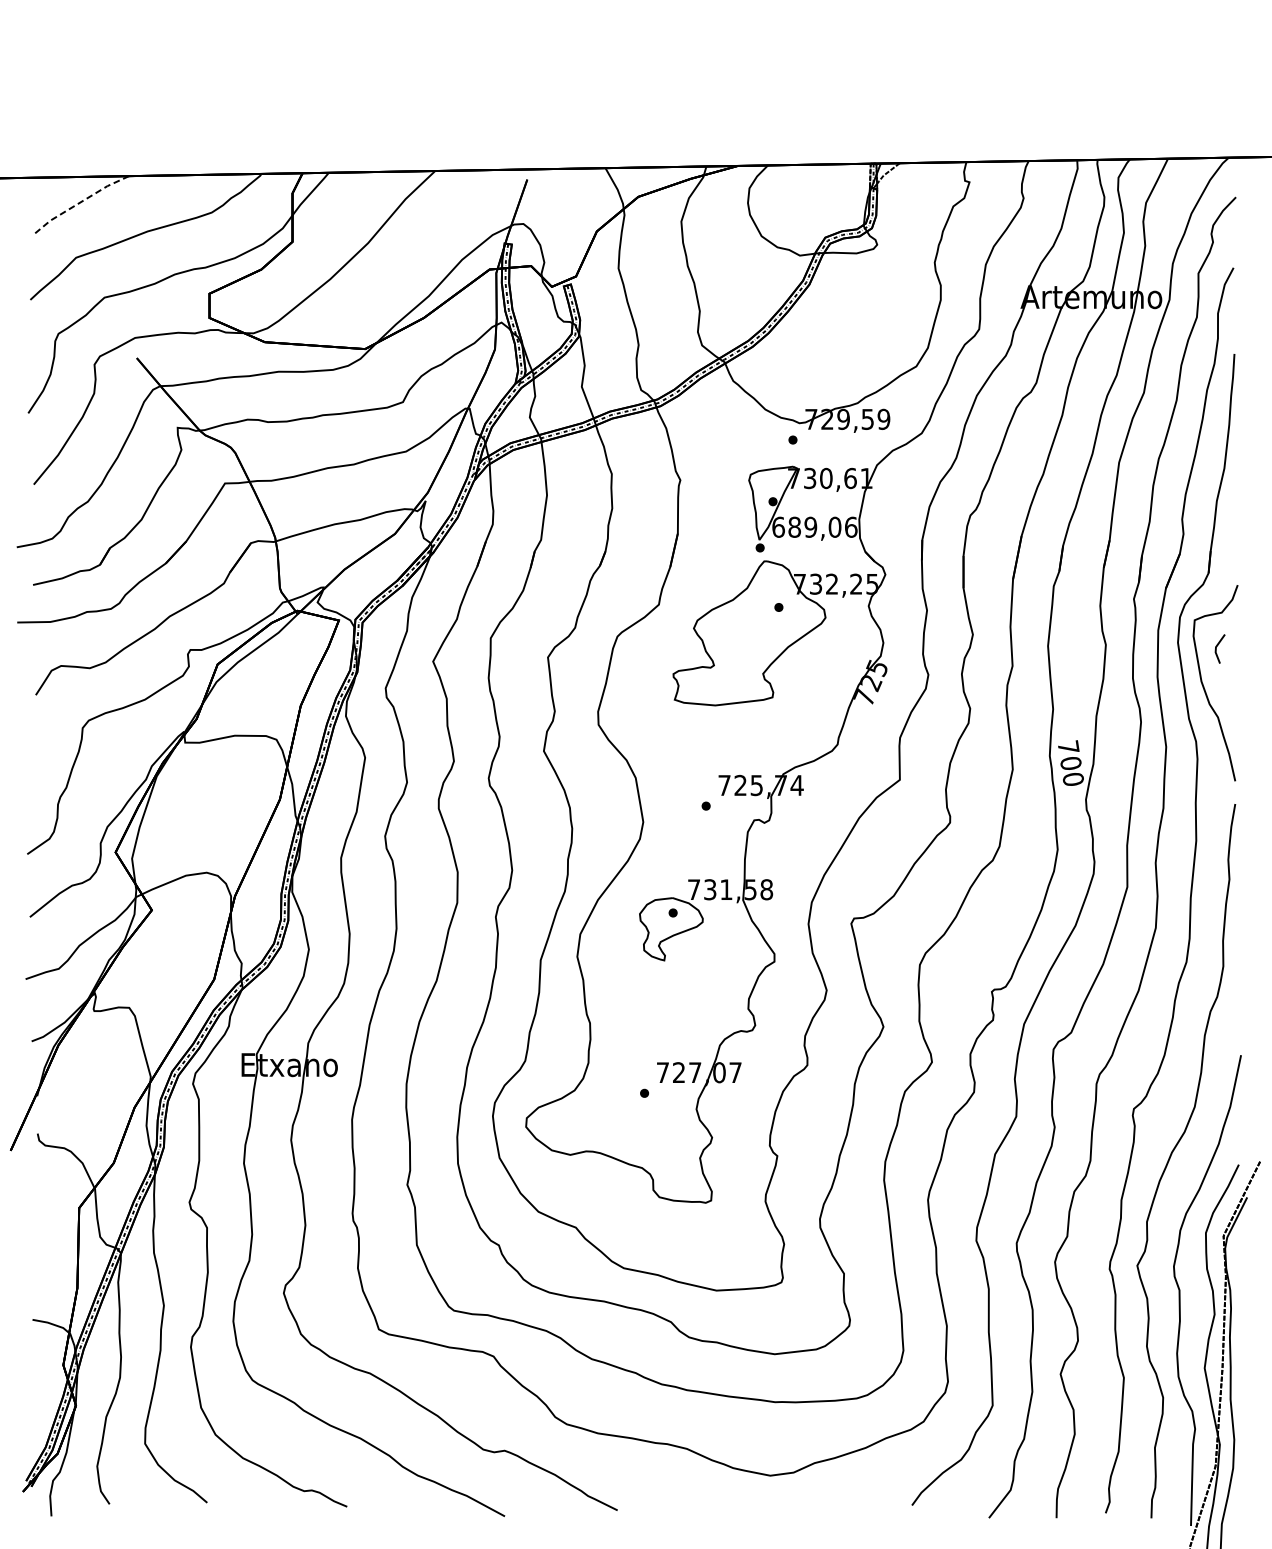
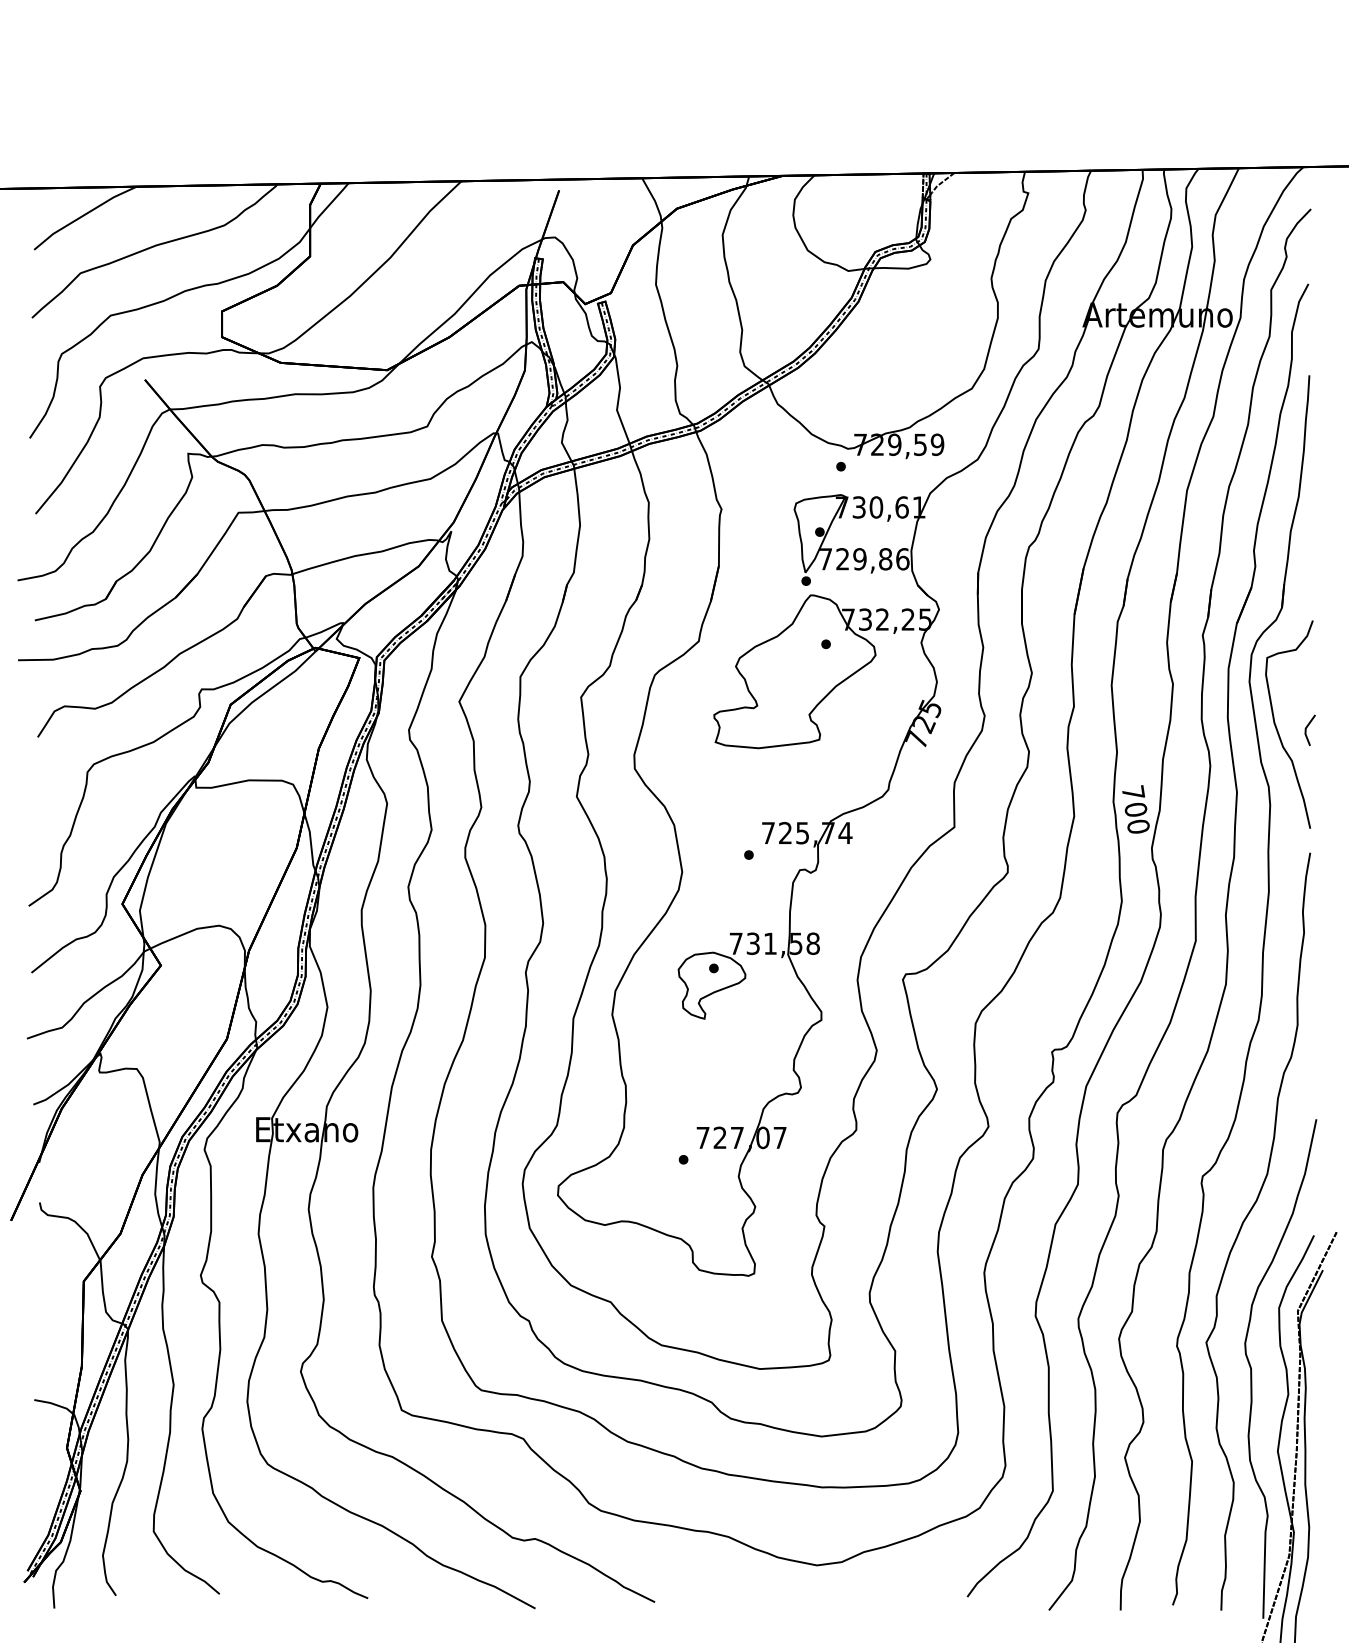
line: (78, 203) -> (83, 215), dashed -> solid
text: (806, 527) -> (855, 559), 689,06 -> 729,86
line: (1217, 646) -> (1307, 727), moved

